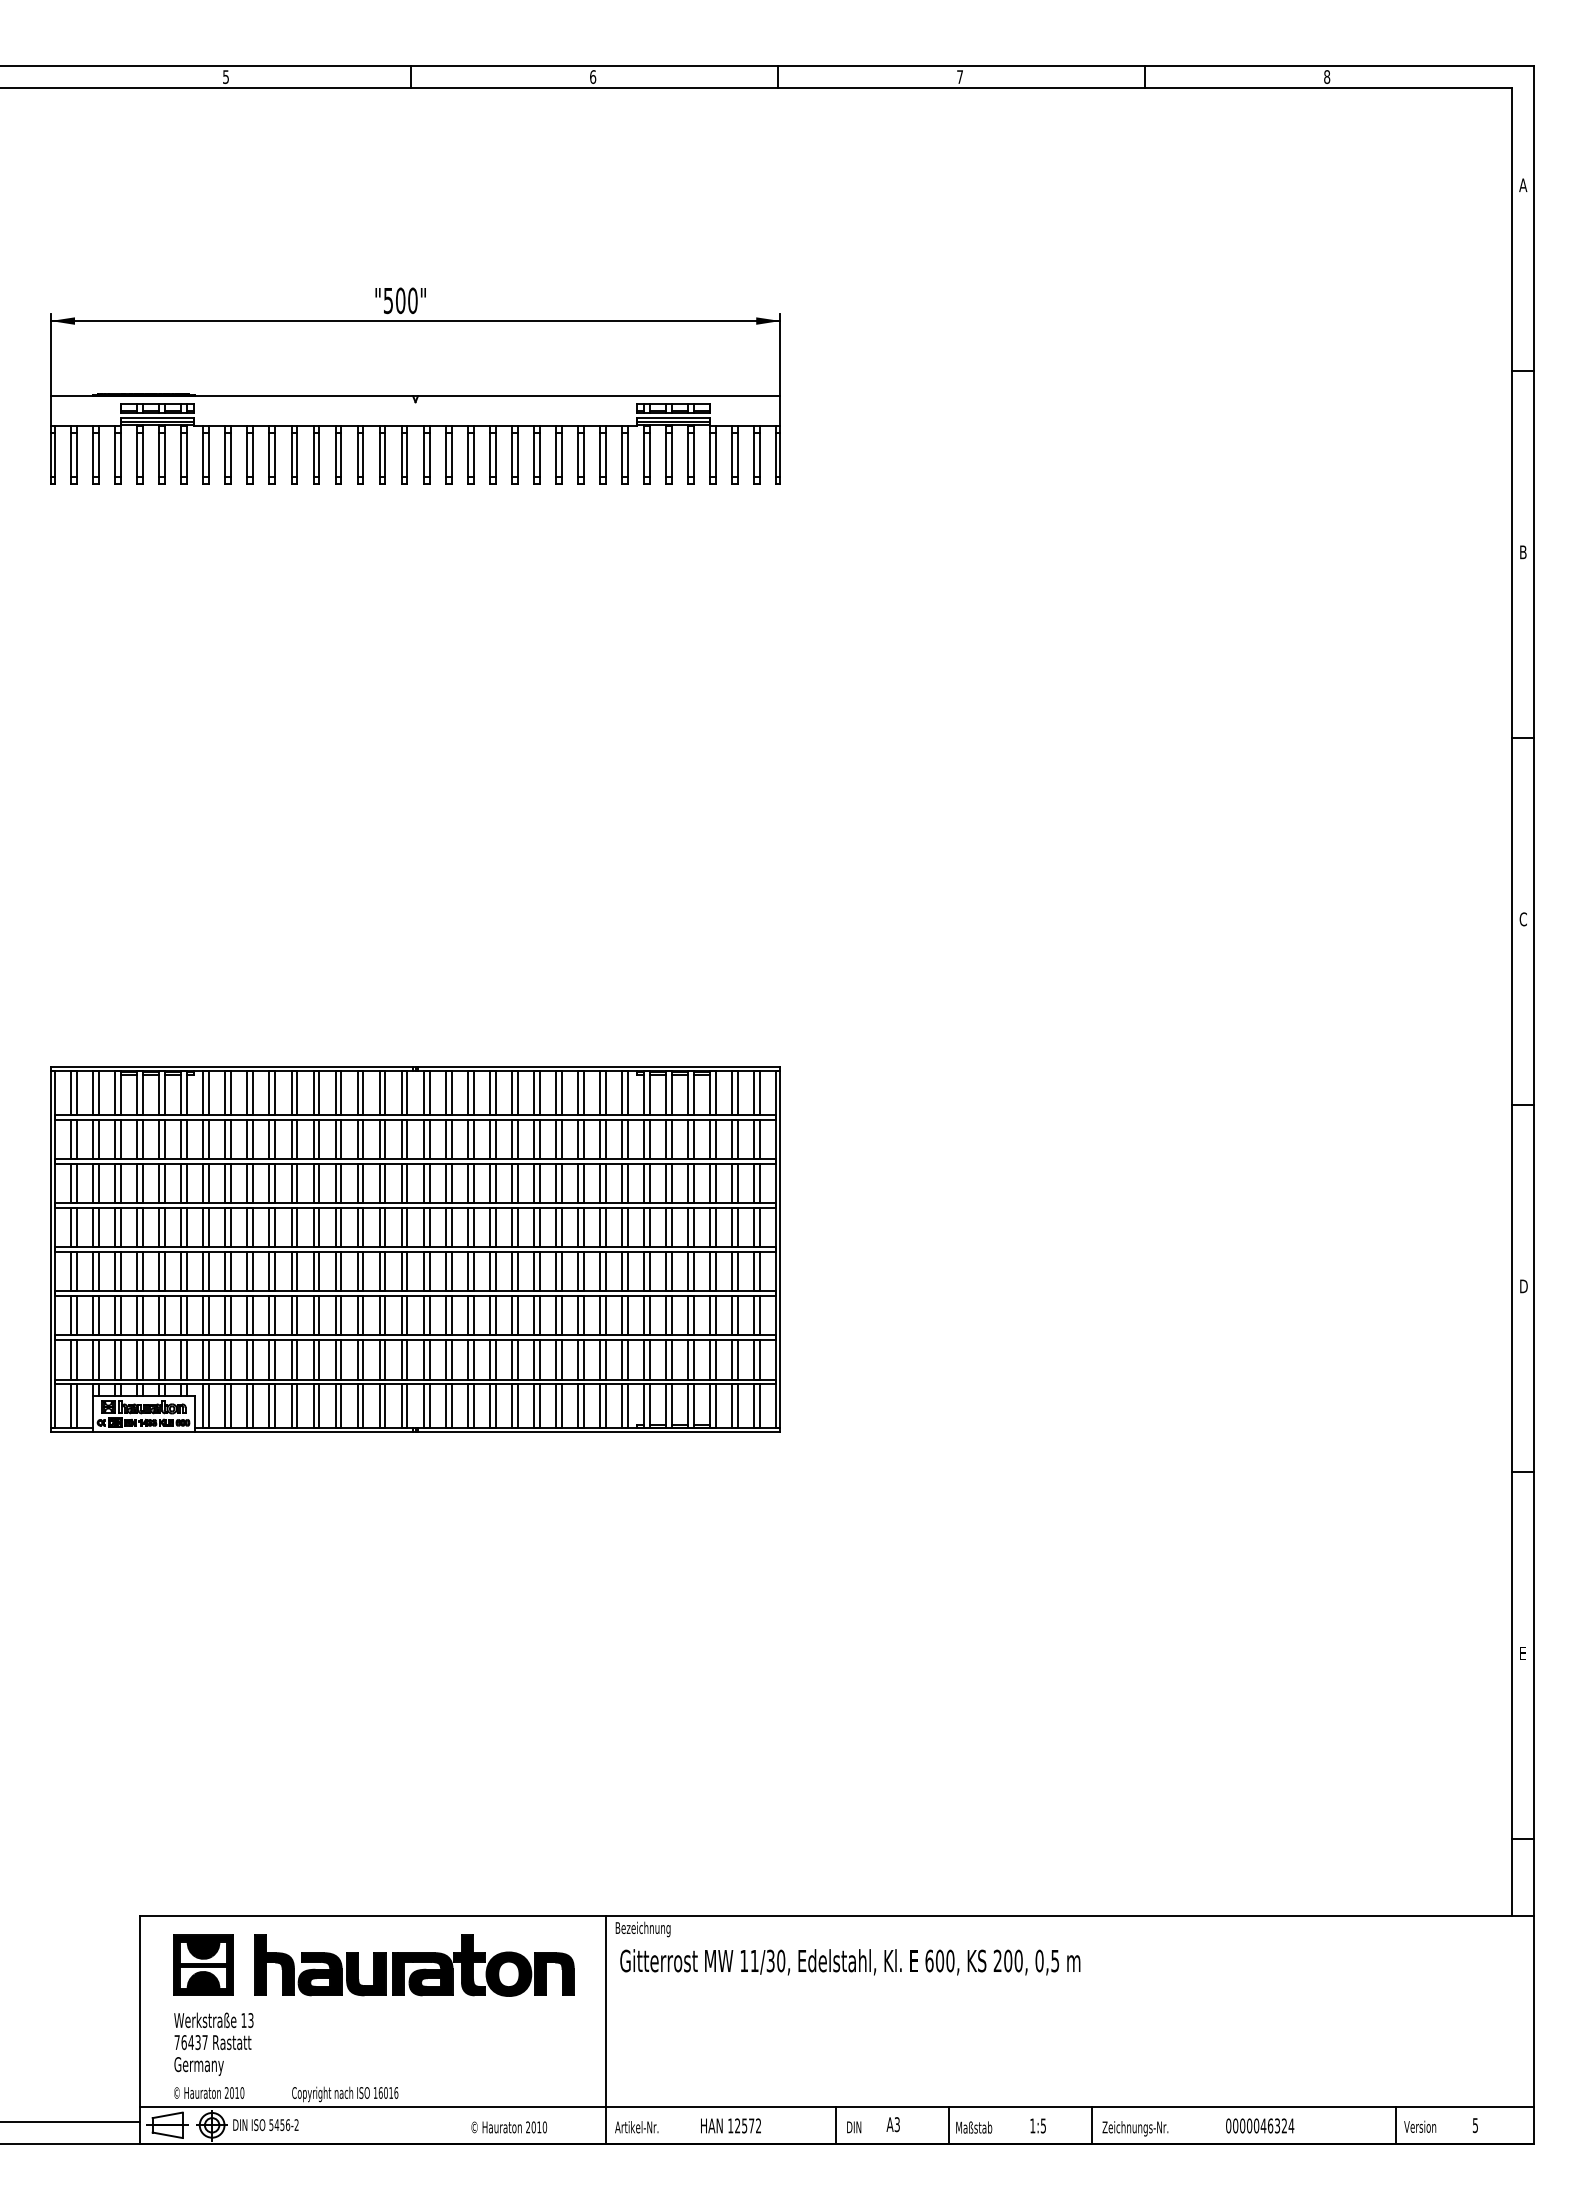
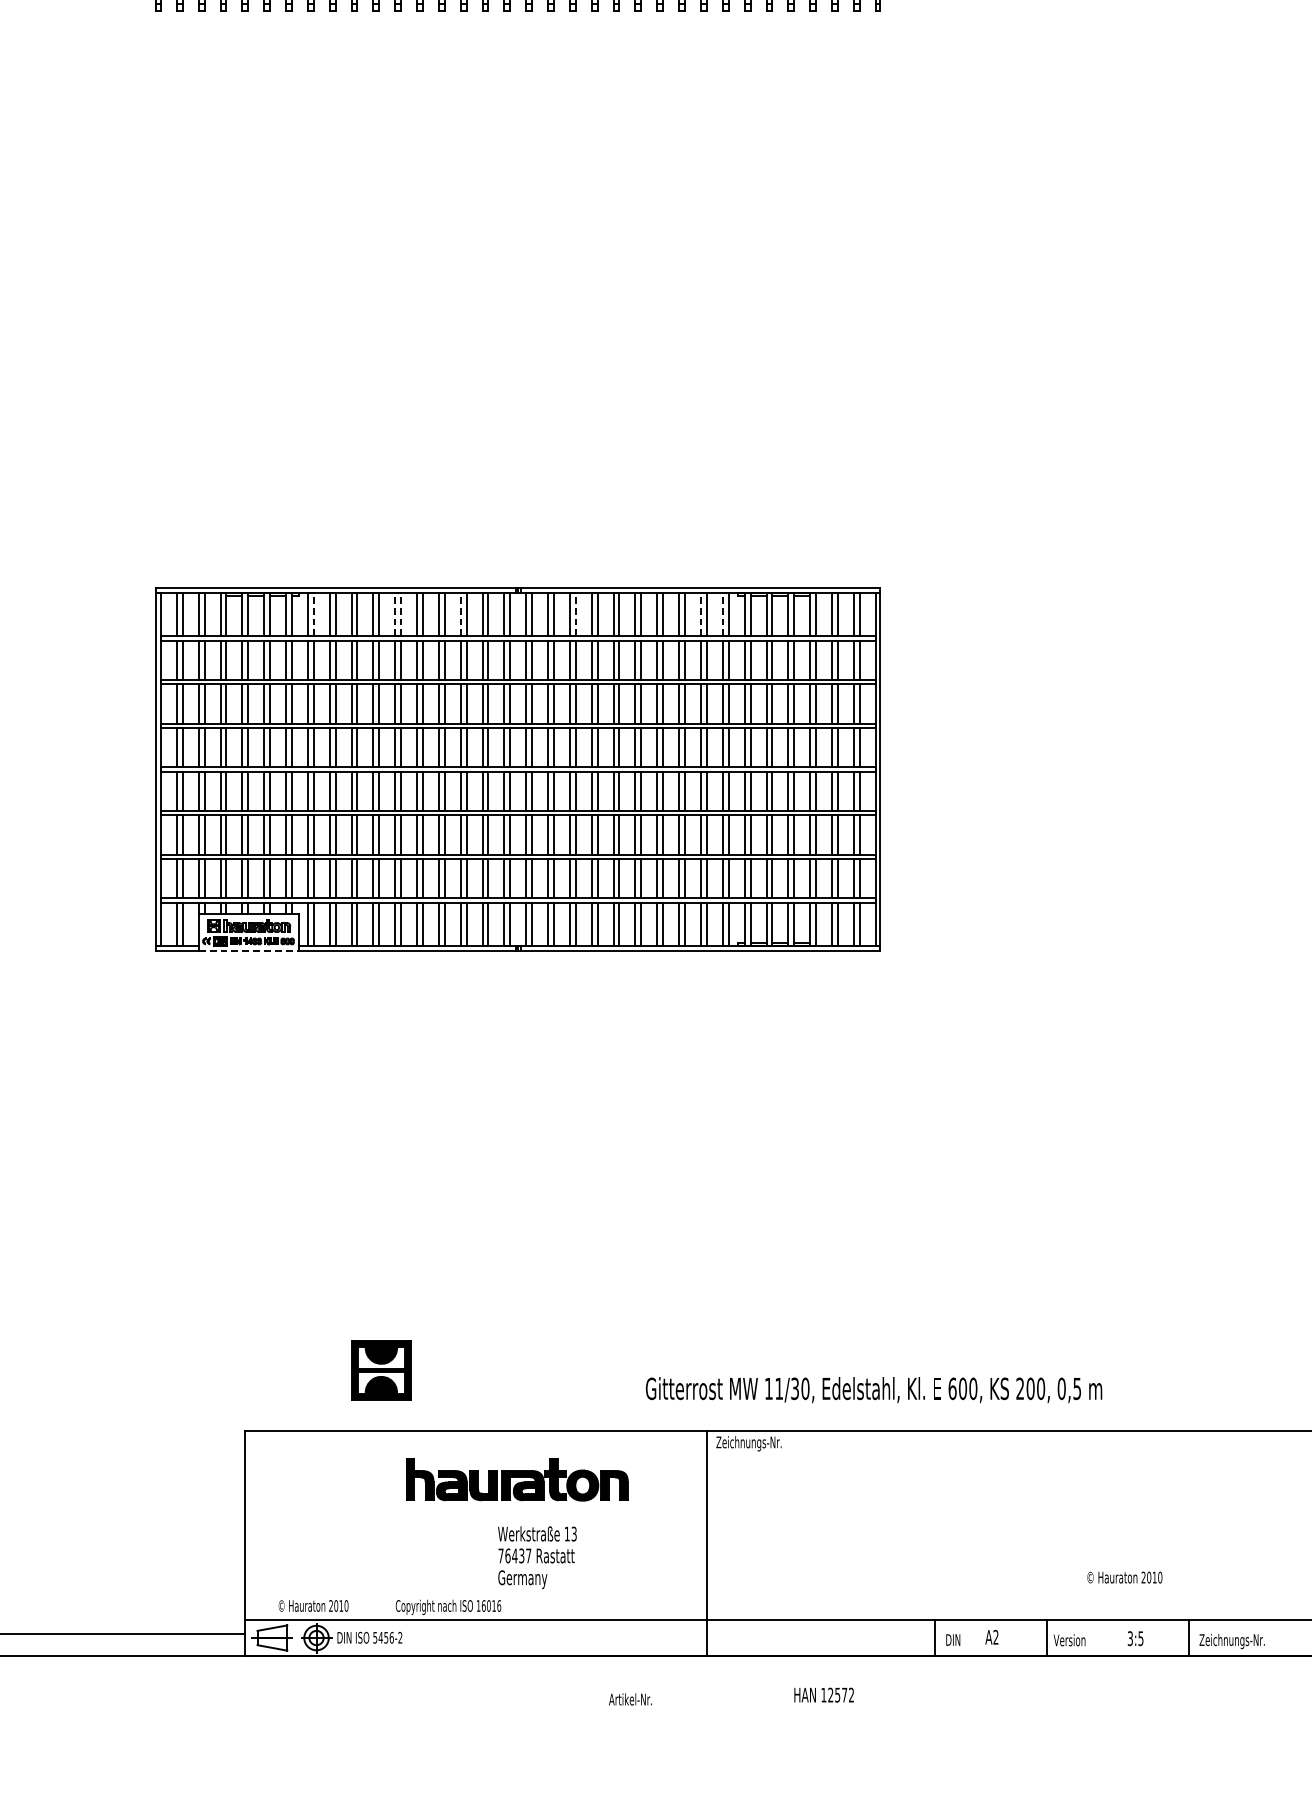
line: (209, 1092) -> (313, 613), solid -> dashed
line: (291, 1092) -> (395, 613), solid -> dashed
line: (297, 1092) -> (401, 613), solid -> dashed
line: (357, 1092) -> (460, 613), solid -> dashed
line: (473, 1092) -> (575, 613), solid -> dashed
line: (599, 1092) -> (700, 613), solid -> dashed
line: (621, 1092) -> (722, 613), solid -> dashed
line: (143, 1432) -> (248, 950), solid -> dashed
text: (648, 1929) -> (749, 1443), Bezeichnung -> Zeichnungs-Nr.
text: (850, 1962) -> (874, 1390), moved
part: (203, 1964) -> (381, 1369), moved
part: (414, 1965) -> (517, 1479), size x0.7
text: (213, 2043) -> (537, 1556), moved
text: (896, 2124) -> (995, 1637), A3 -> A2
text: (730, 2125) -> (823, 1694), moved
text: (1032, 2125) -> (1130, 1638), 1:5 -> 3:5
text: (509, 2127) -> (1125, 1577), moved
text: (636, 2127) -> (630, 1699), moved
text: (973, 2127) -> (1071, 1640), Maßstab -> Version

